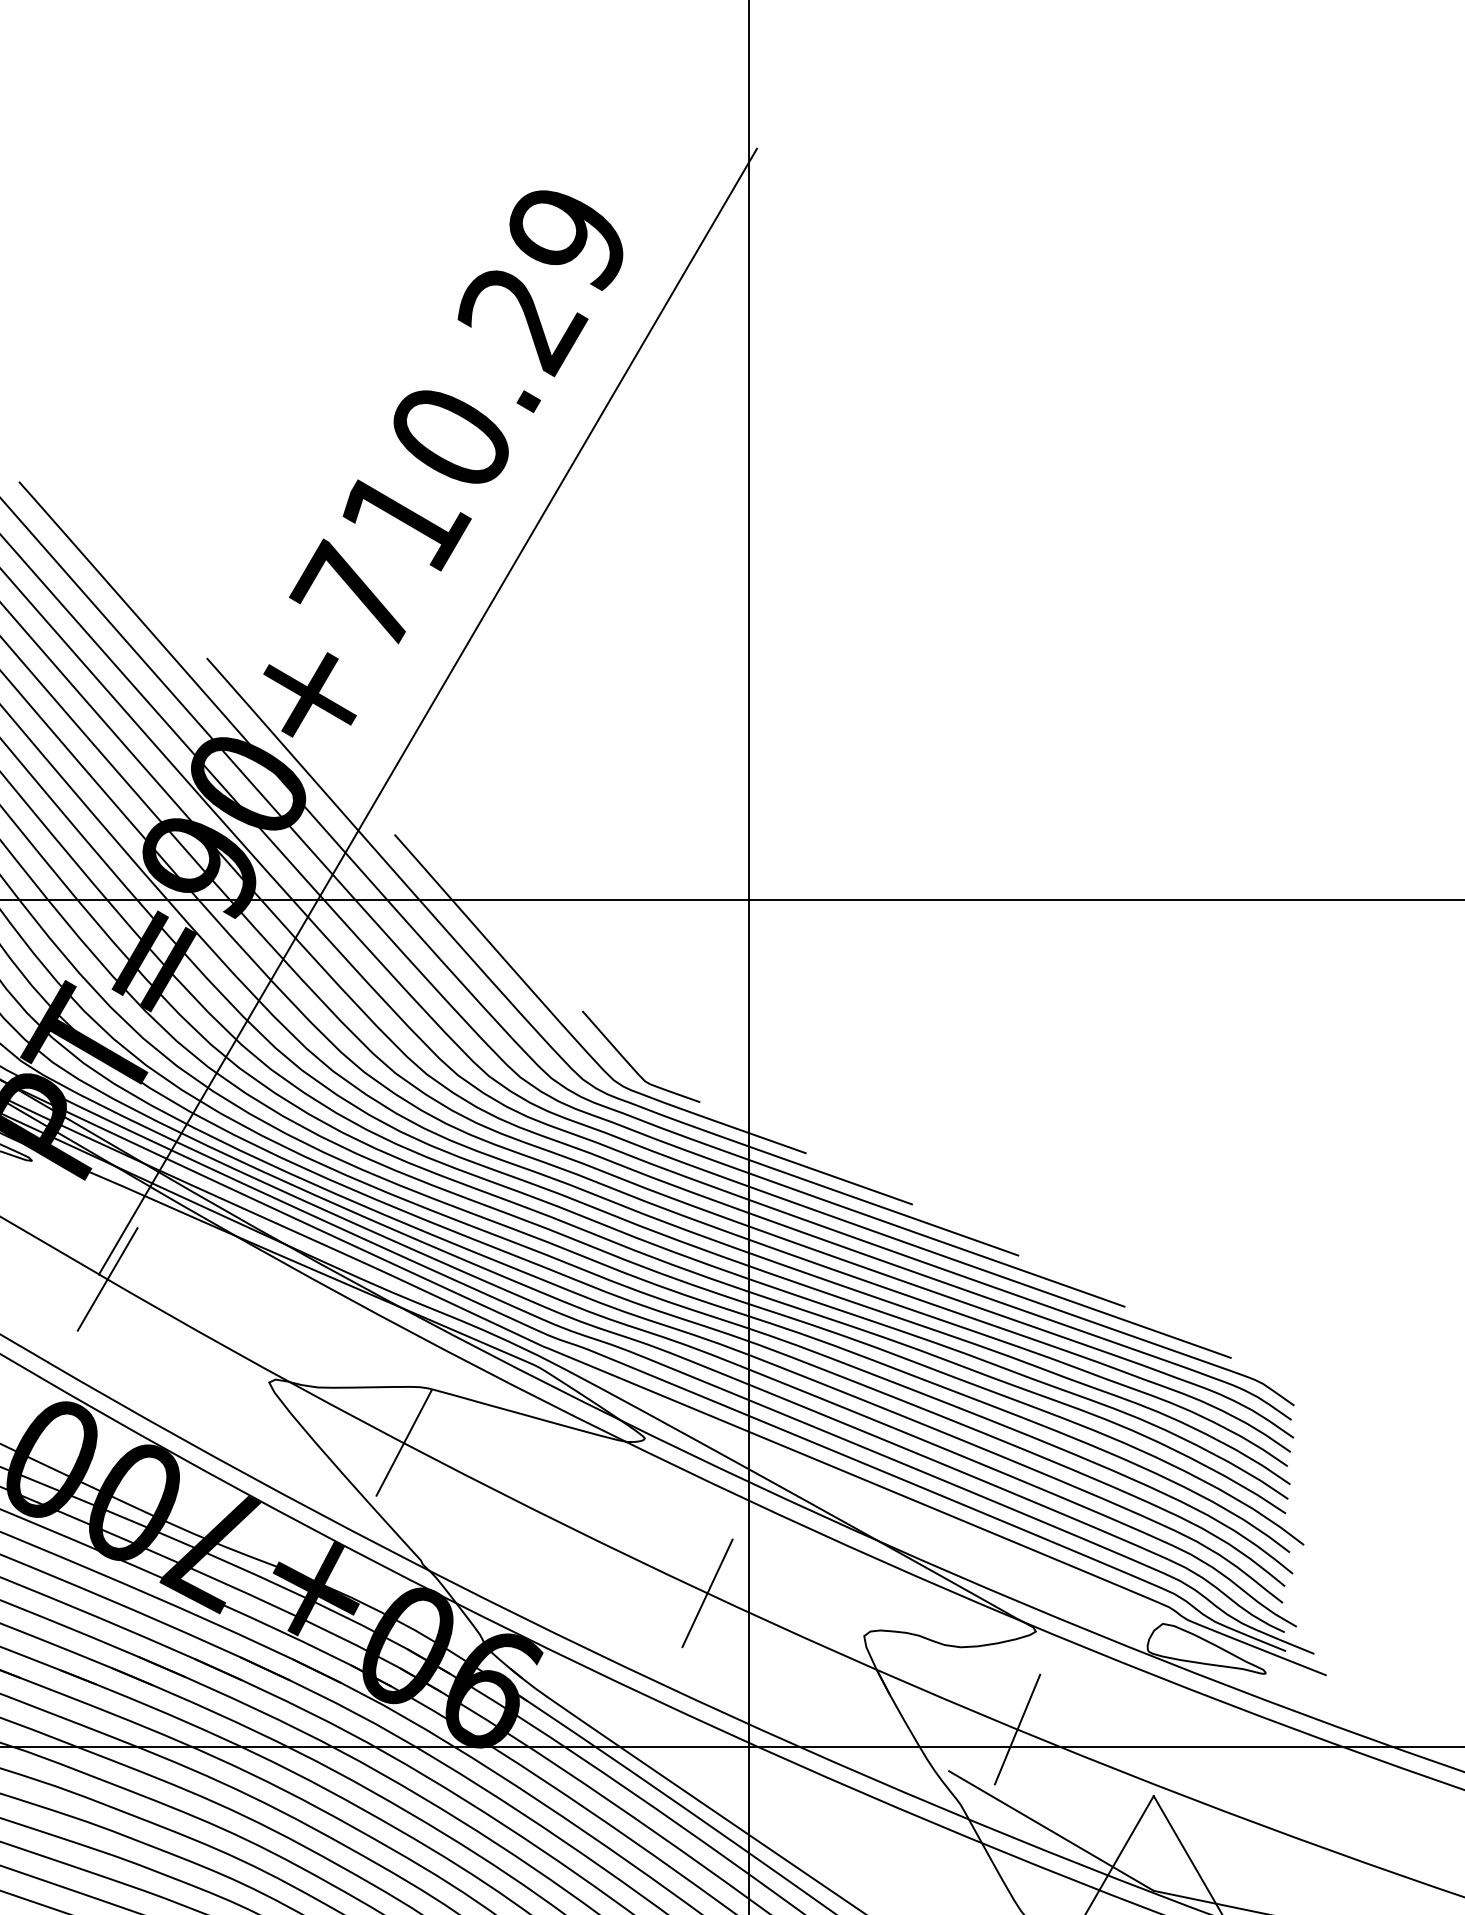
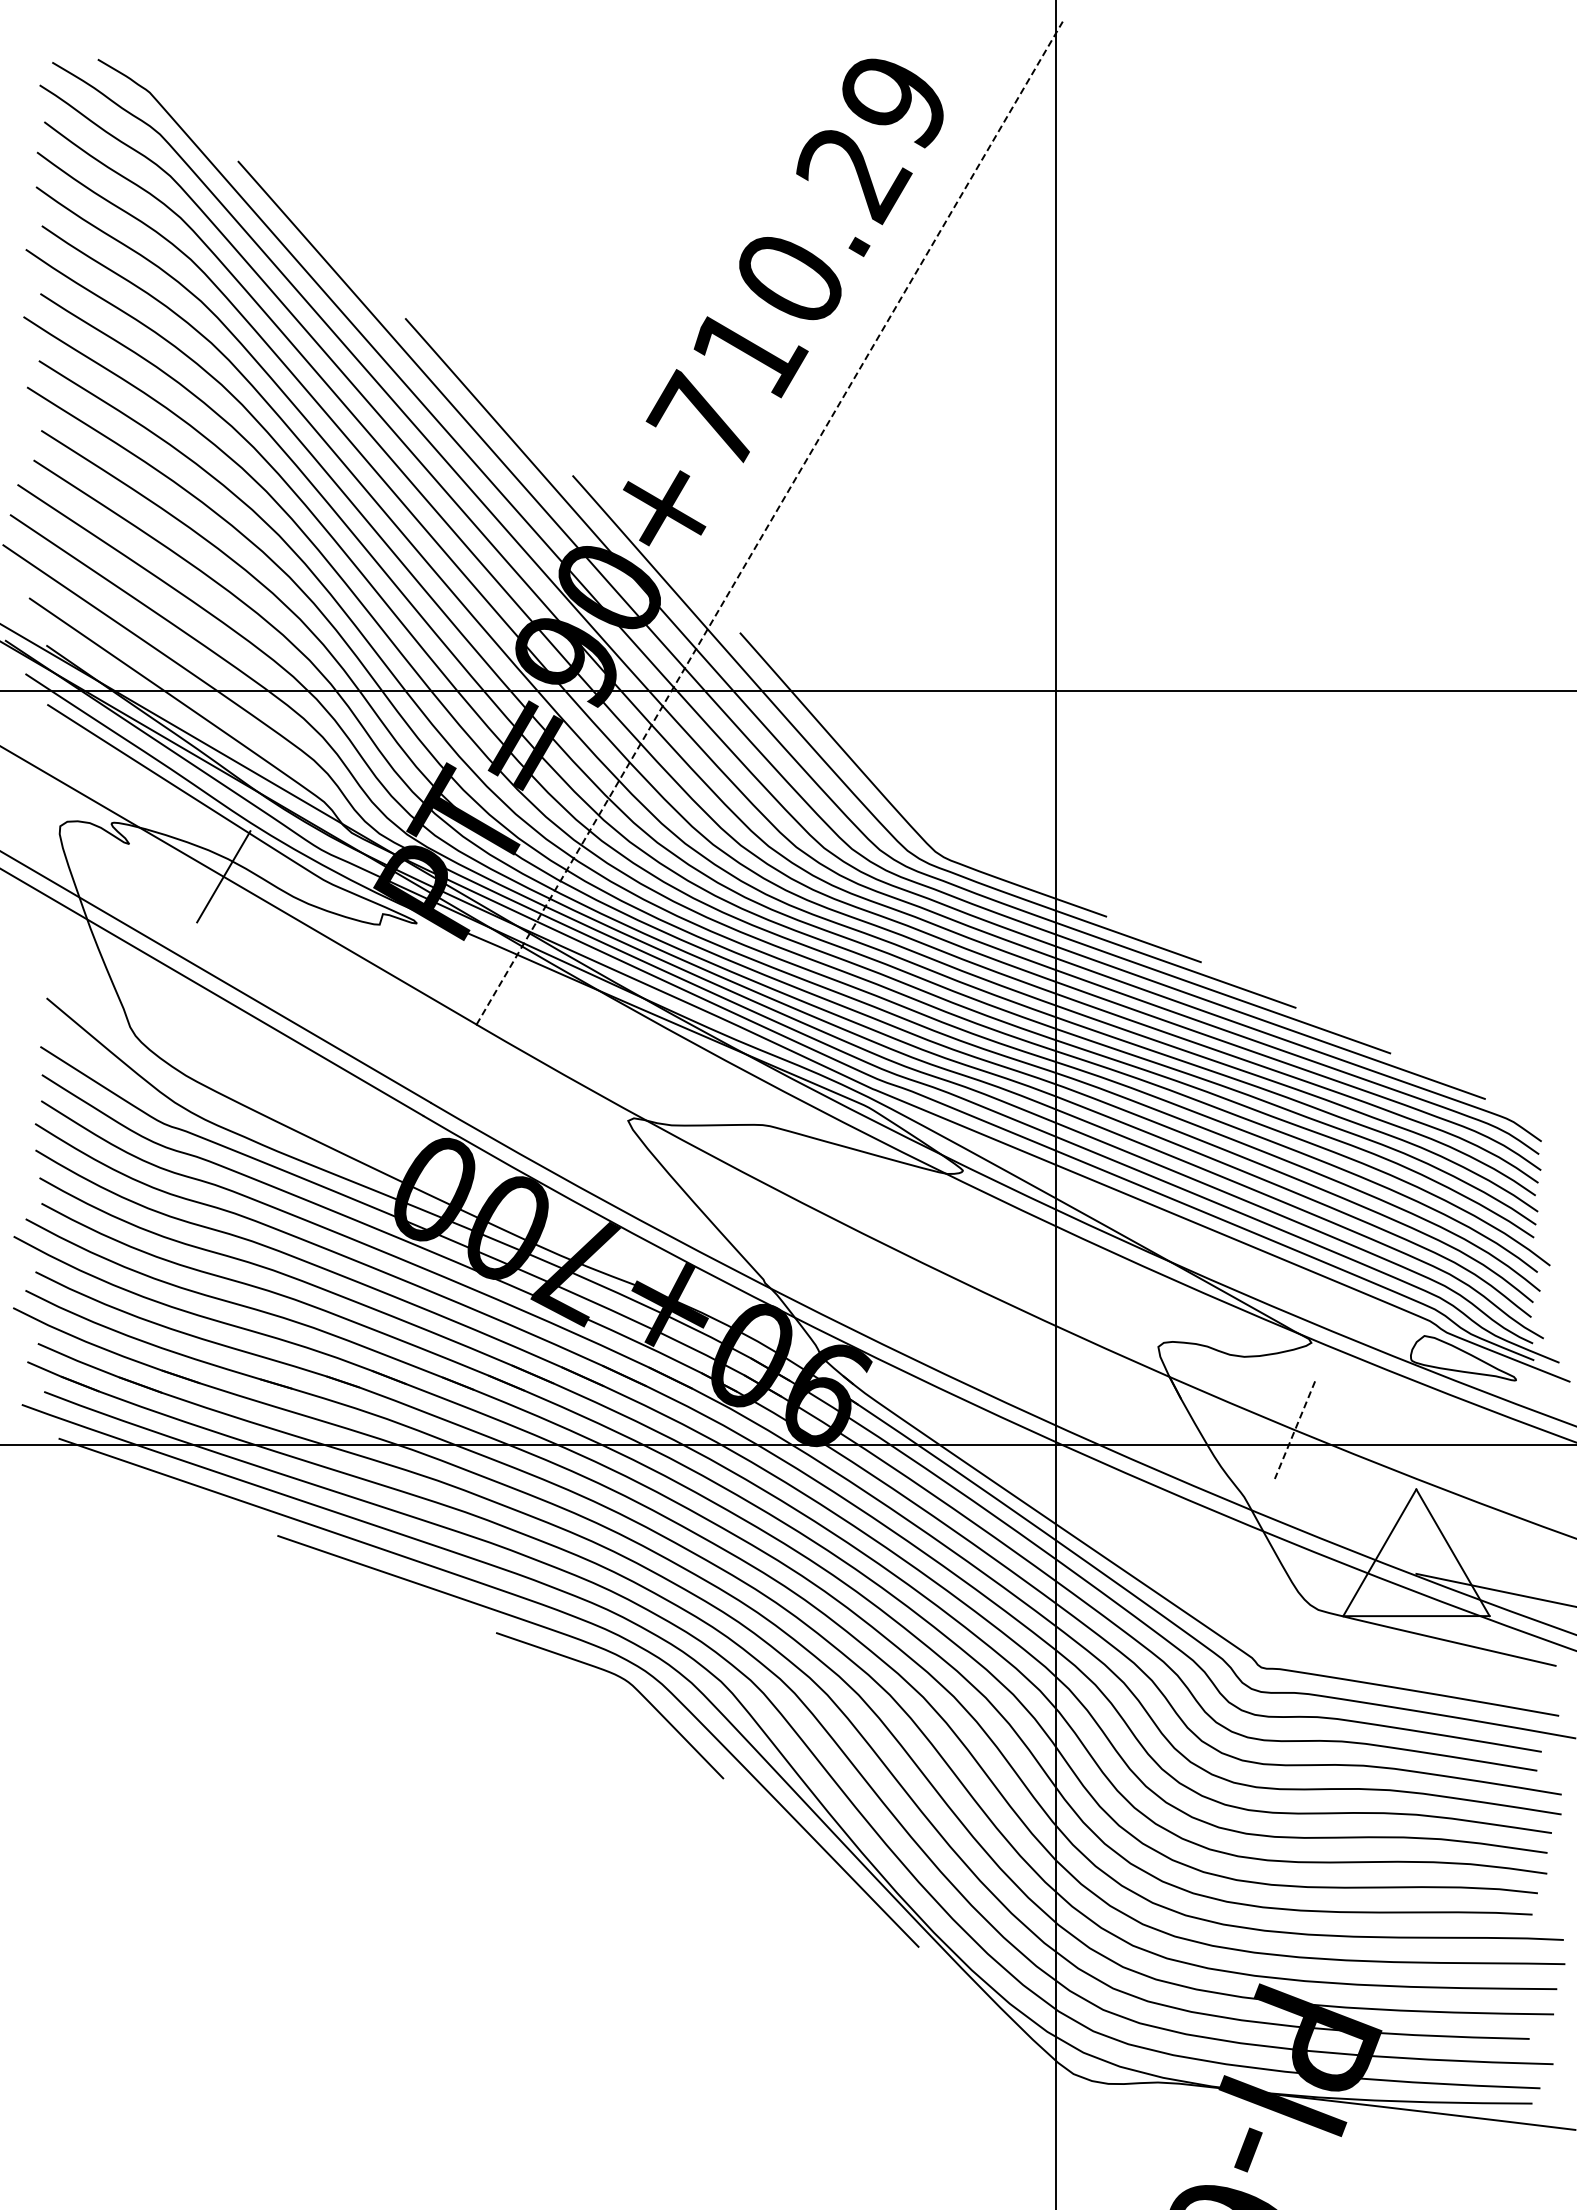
line: (427, 712) -> (769, 523), solid -> dashed
curve: (632, 1065) -> (951, 838), removed
line: (106, 1278) -> (483, 1028), removed
line: (403, 1442) -> (747, 1174), removed
line: (707, 1593) -> (1018, 1308), removed
line: (1018, 1729) -> (1295, 1430), solid -> dashed
line: (1051, 1830) -> (1325, 1520), removed

